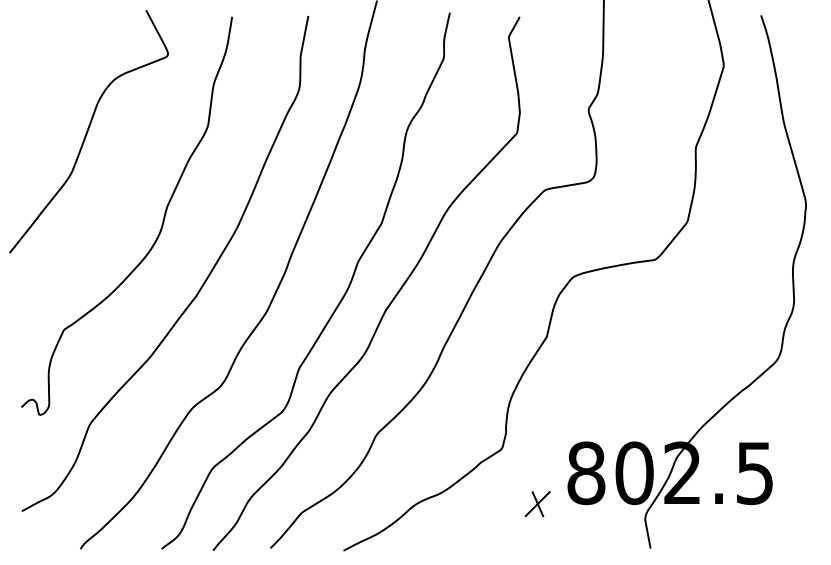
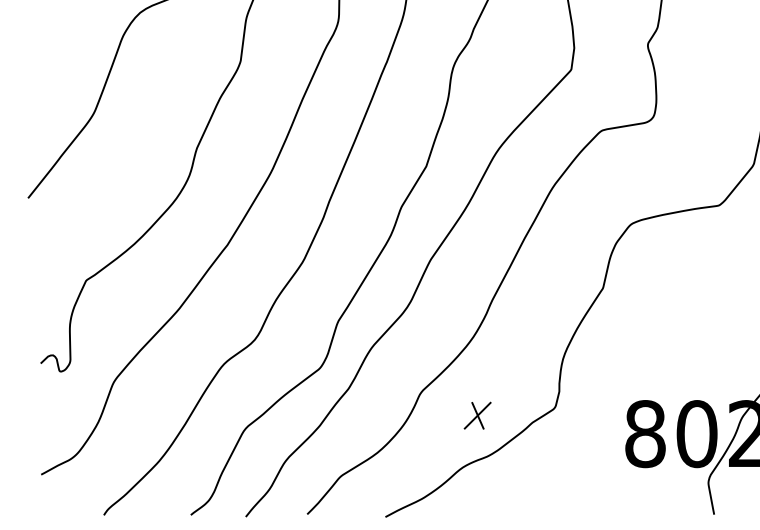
part: (537, 504) -> (477, 416), moved

